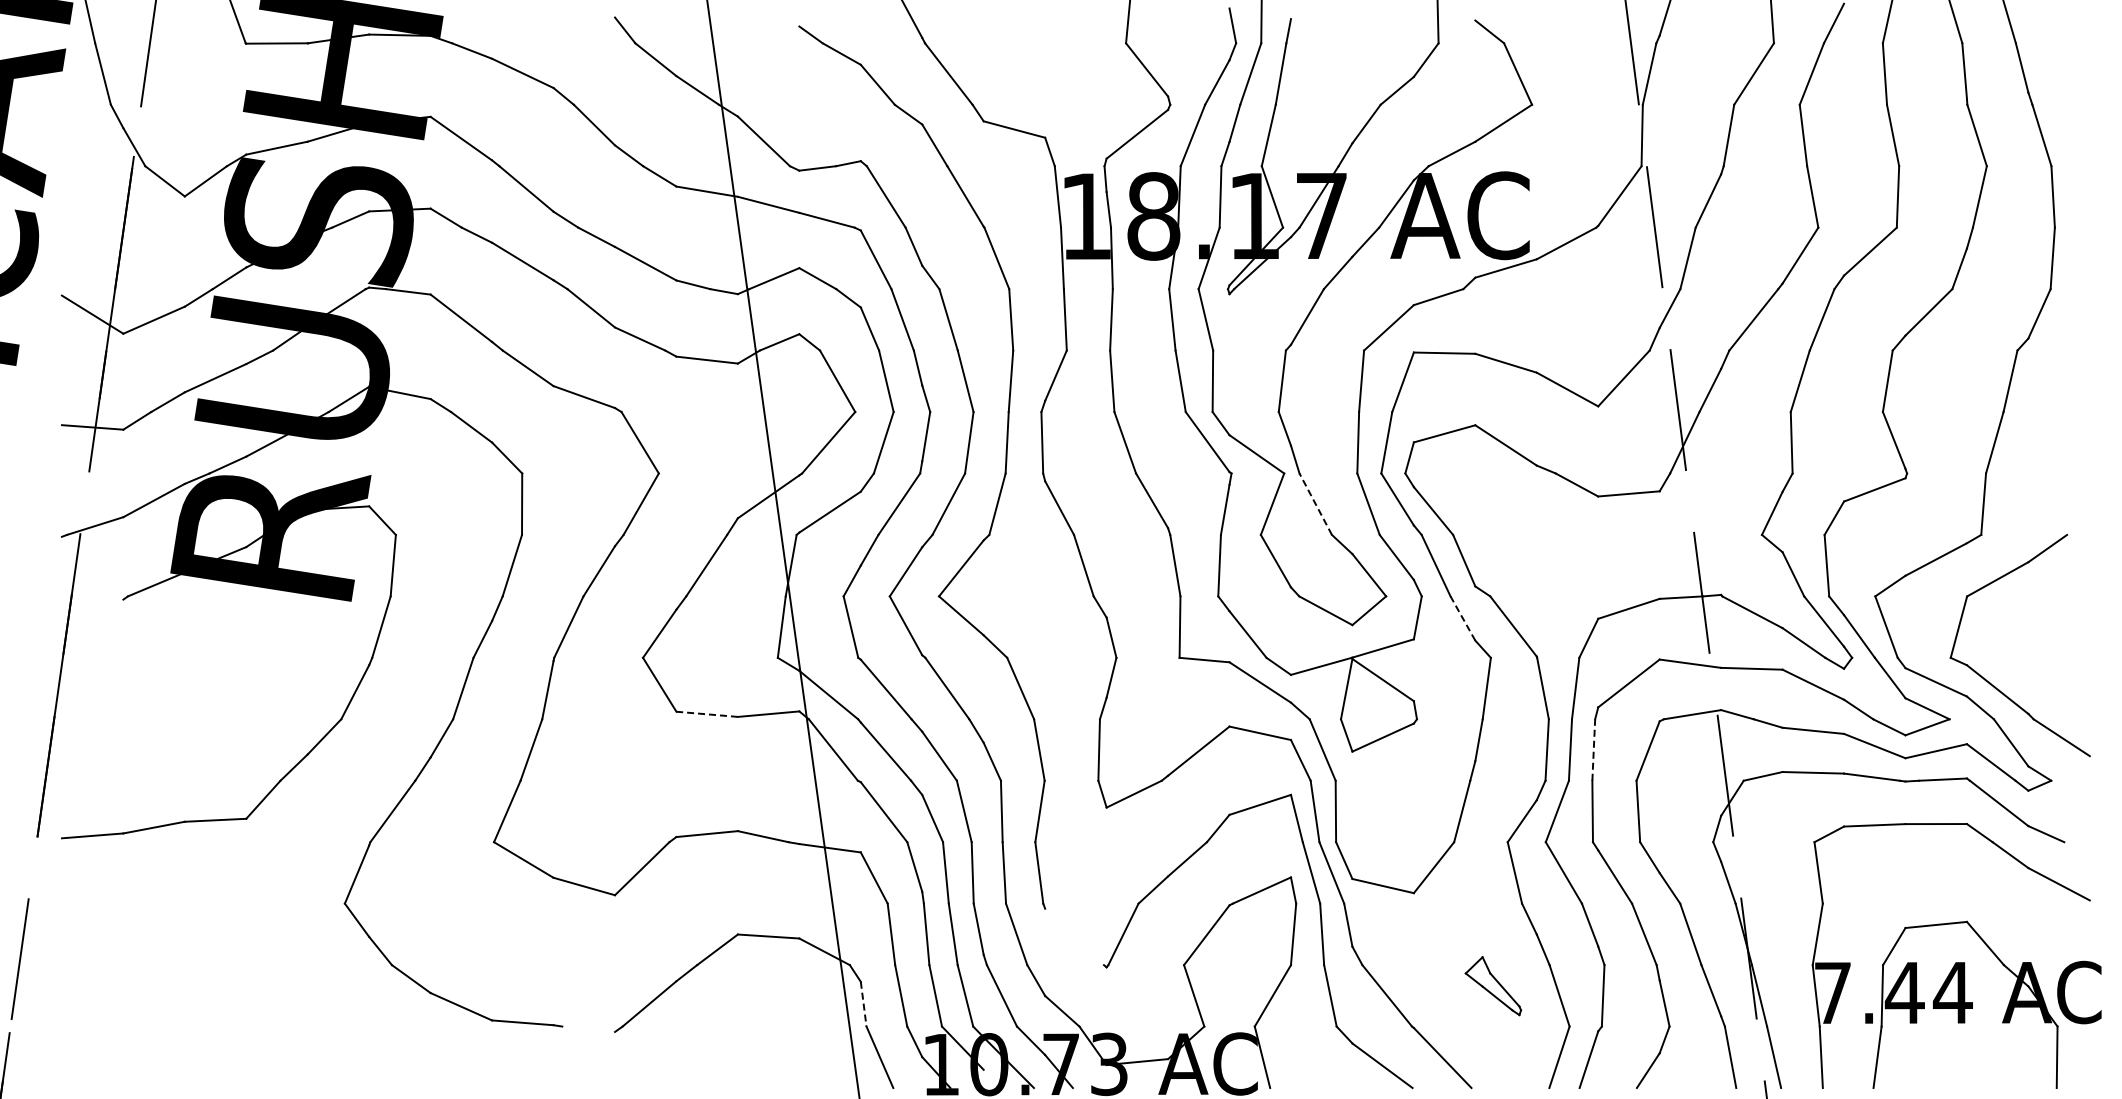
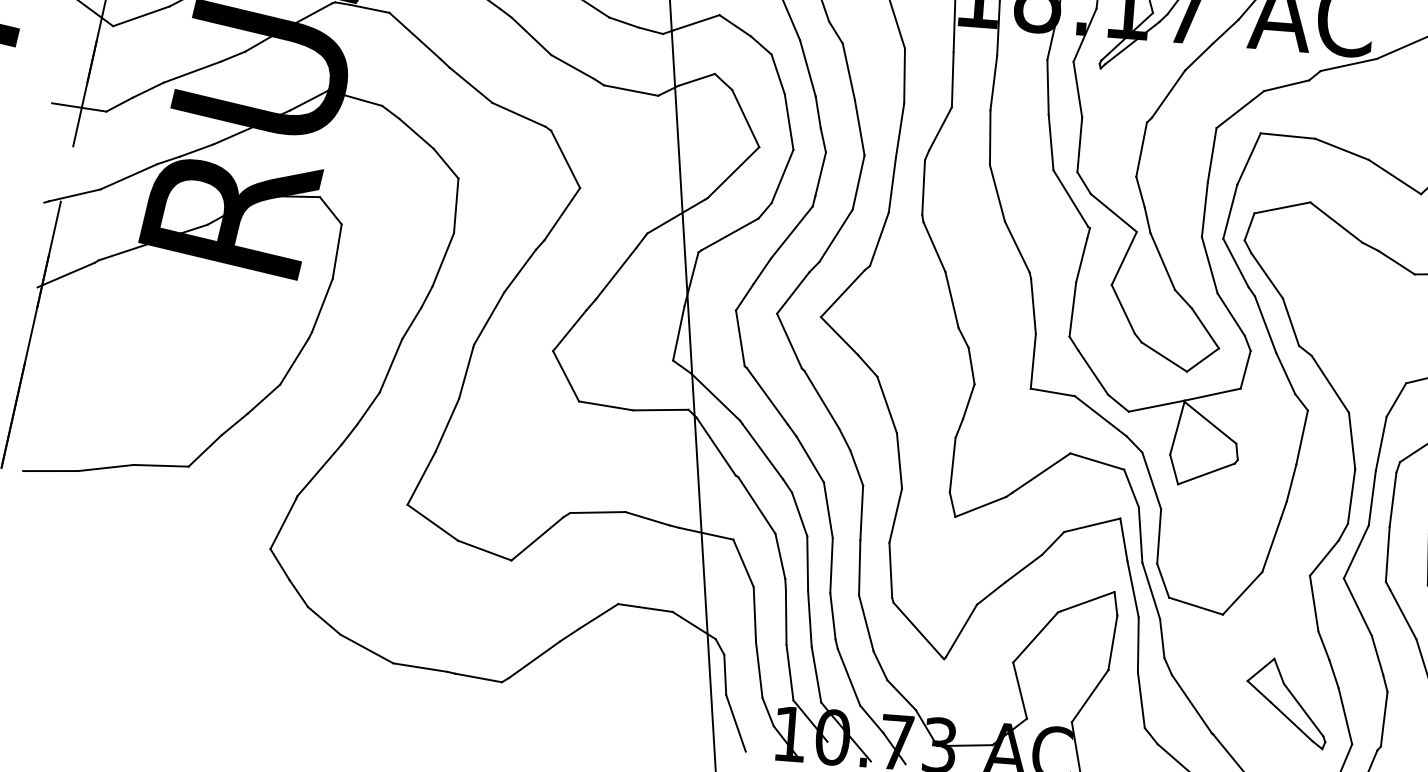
line: (1315, 504) -> (1162, 261), dashed -> solid
line: (92, 615) -> (65, 274), added
line: (1462, 618) -> (1285, 373), dashed -> solid
line: (707, 714) -> (606, 406), dashed -> solid
line: (1593, 750) -> (1392, 500), dashed -> solid
line: (1074, 936) -> (917, 629), added
part: (1493, 985) -> (1287, 702), size x1.67
line: (863, 1004) -> (725, 675), dashed -> solid
line: (588, 1028) -> (478, 677), added

